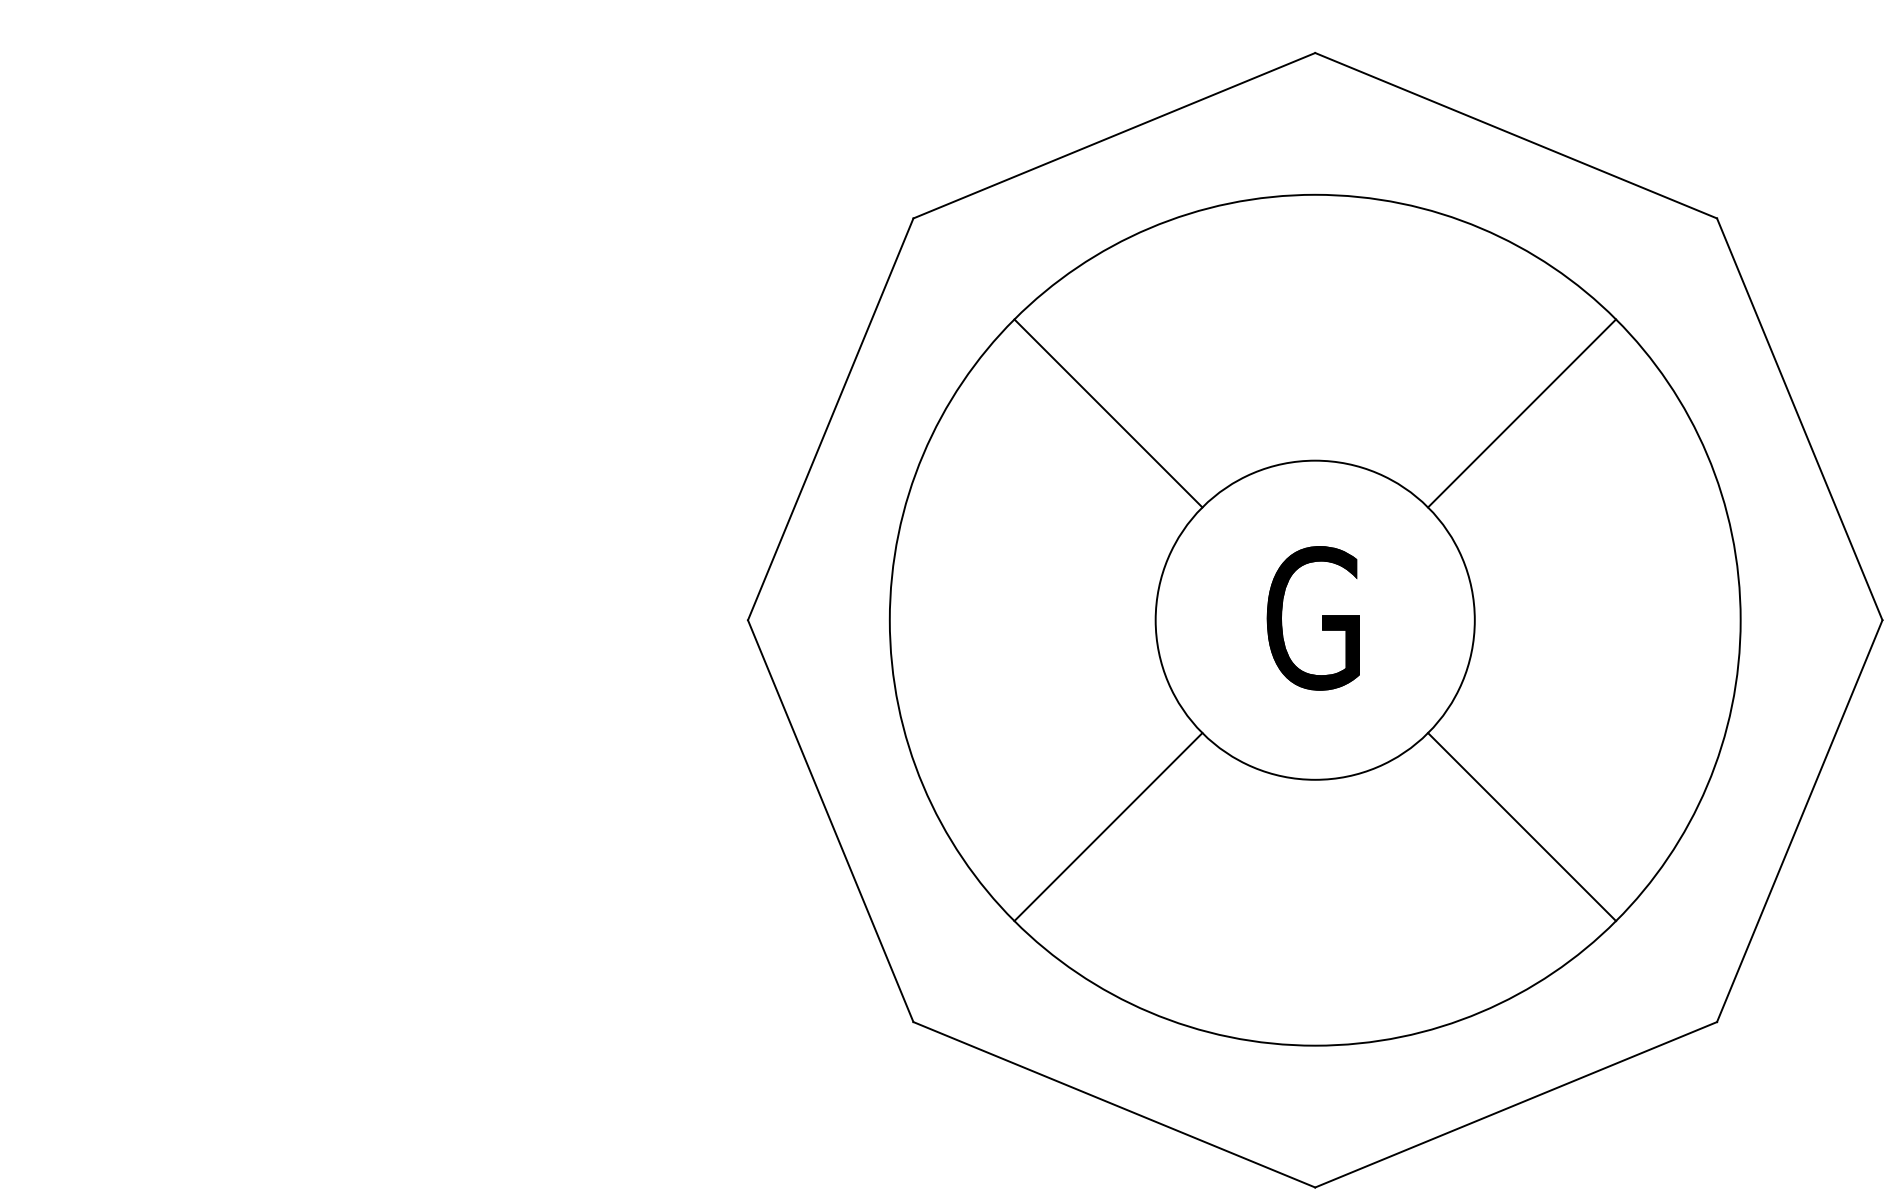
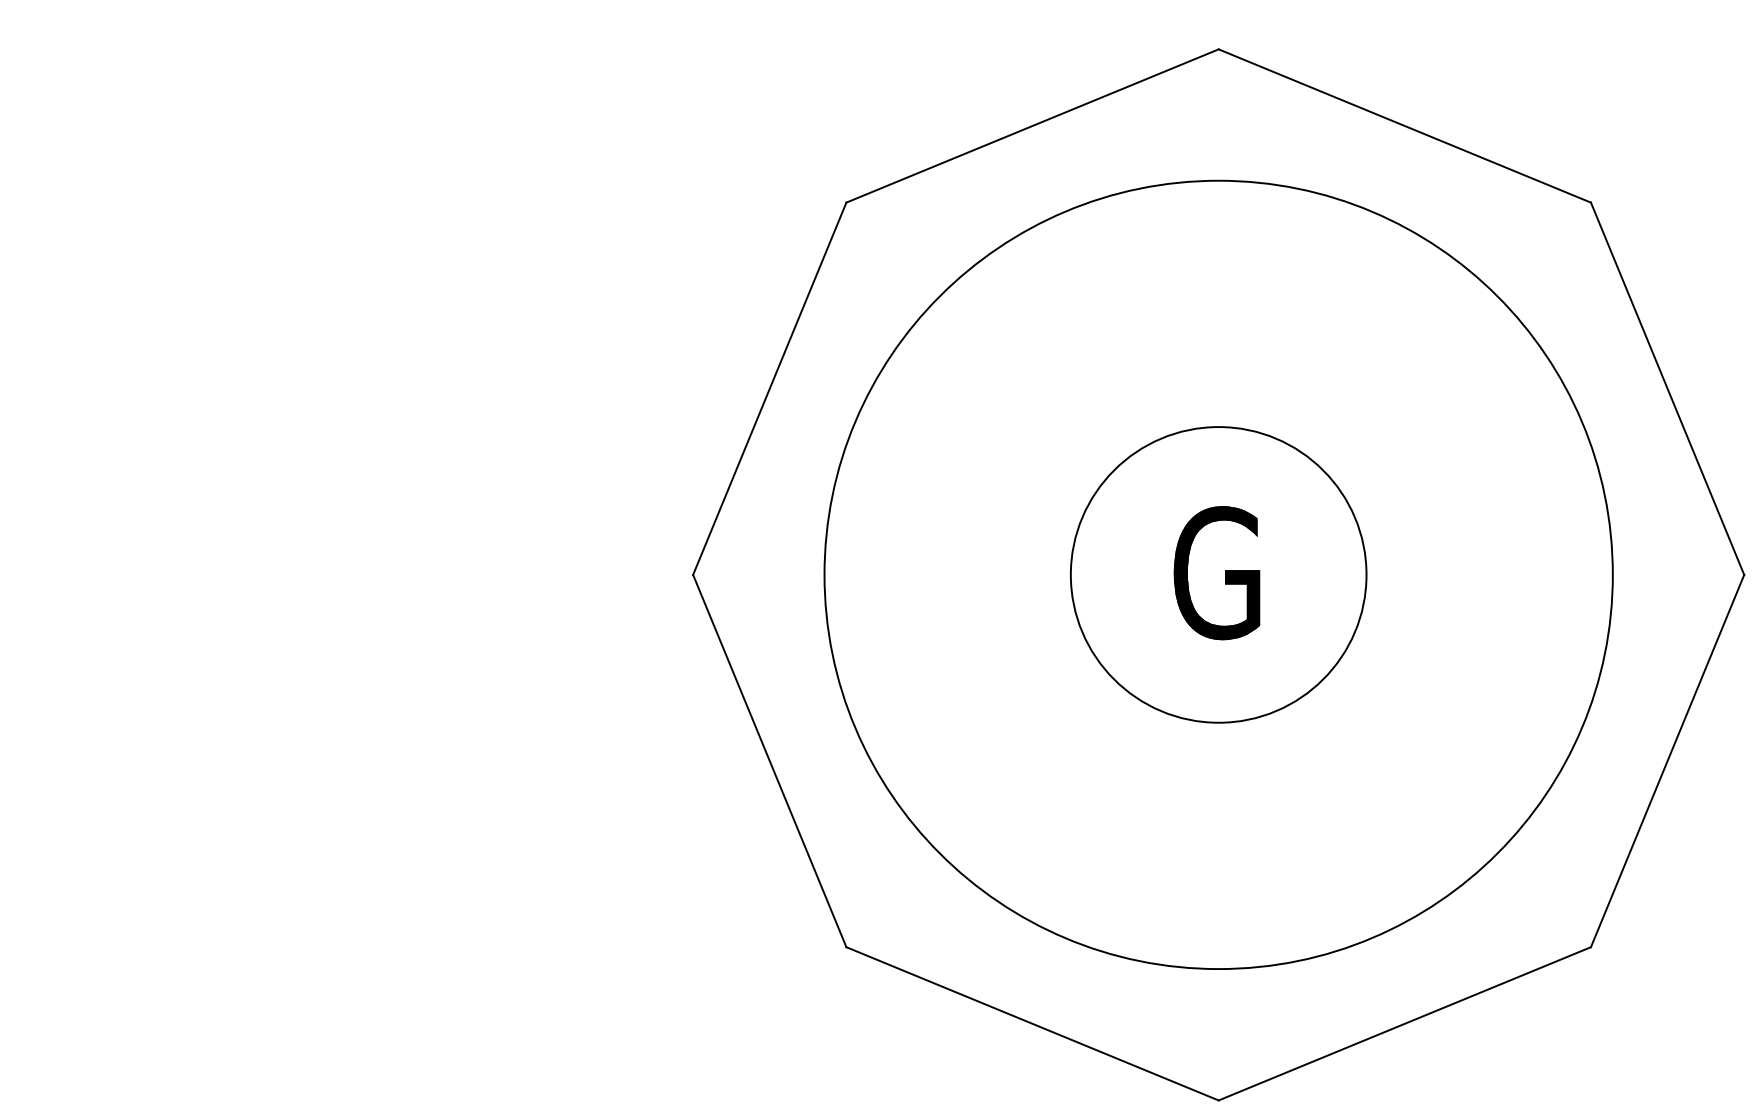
line: (1108, 413) -> (1027, 383), removed
line: (1522, 413) -> (1410, 383), removed
line: (1108, 827) -> (1027, 766), removed
line: (1522, 827) -> (1410, 766), removed

